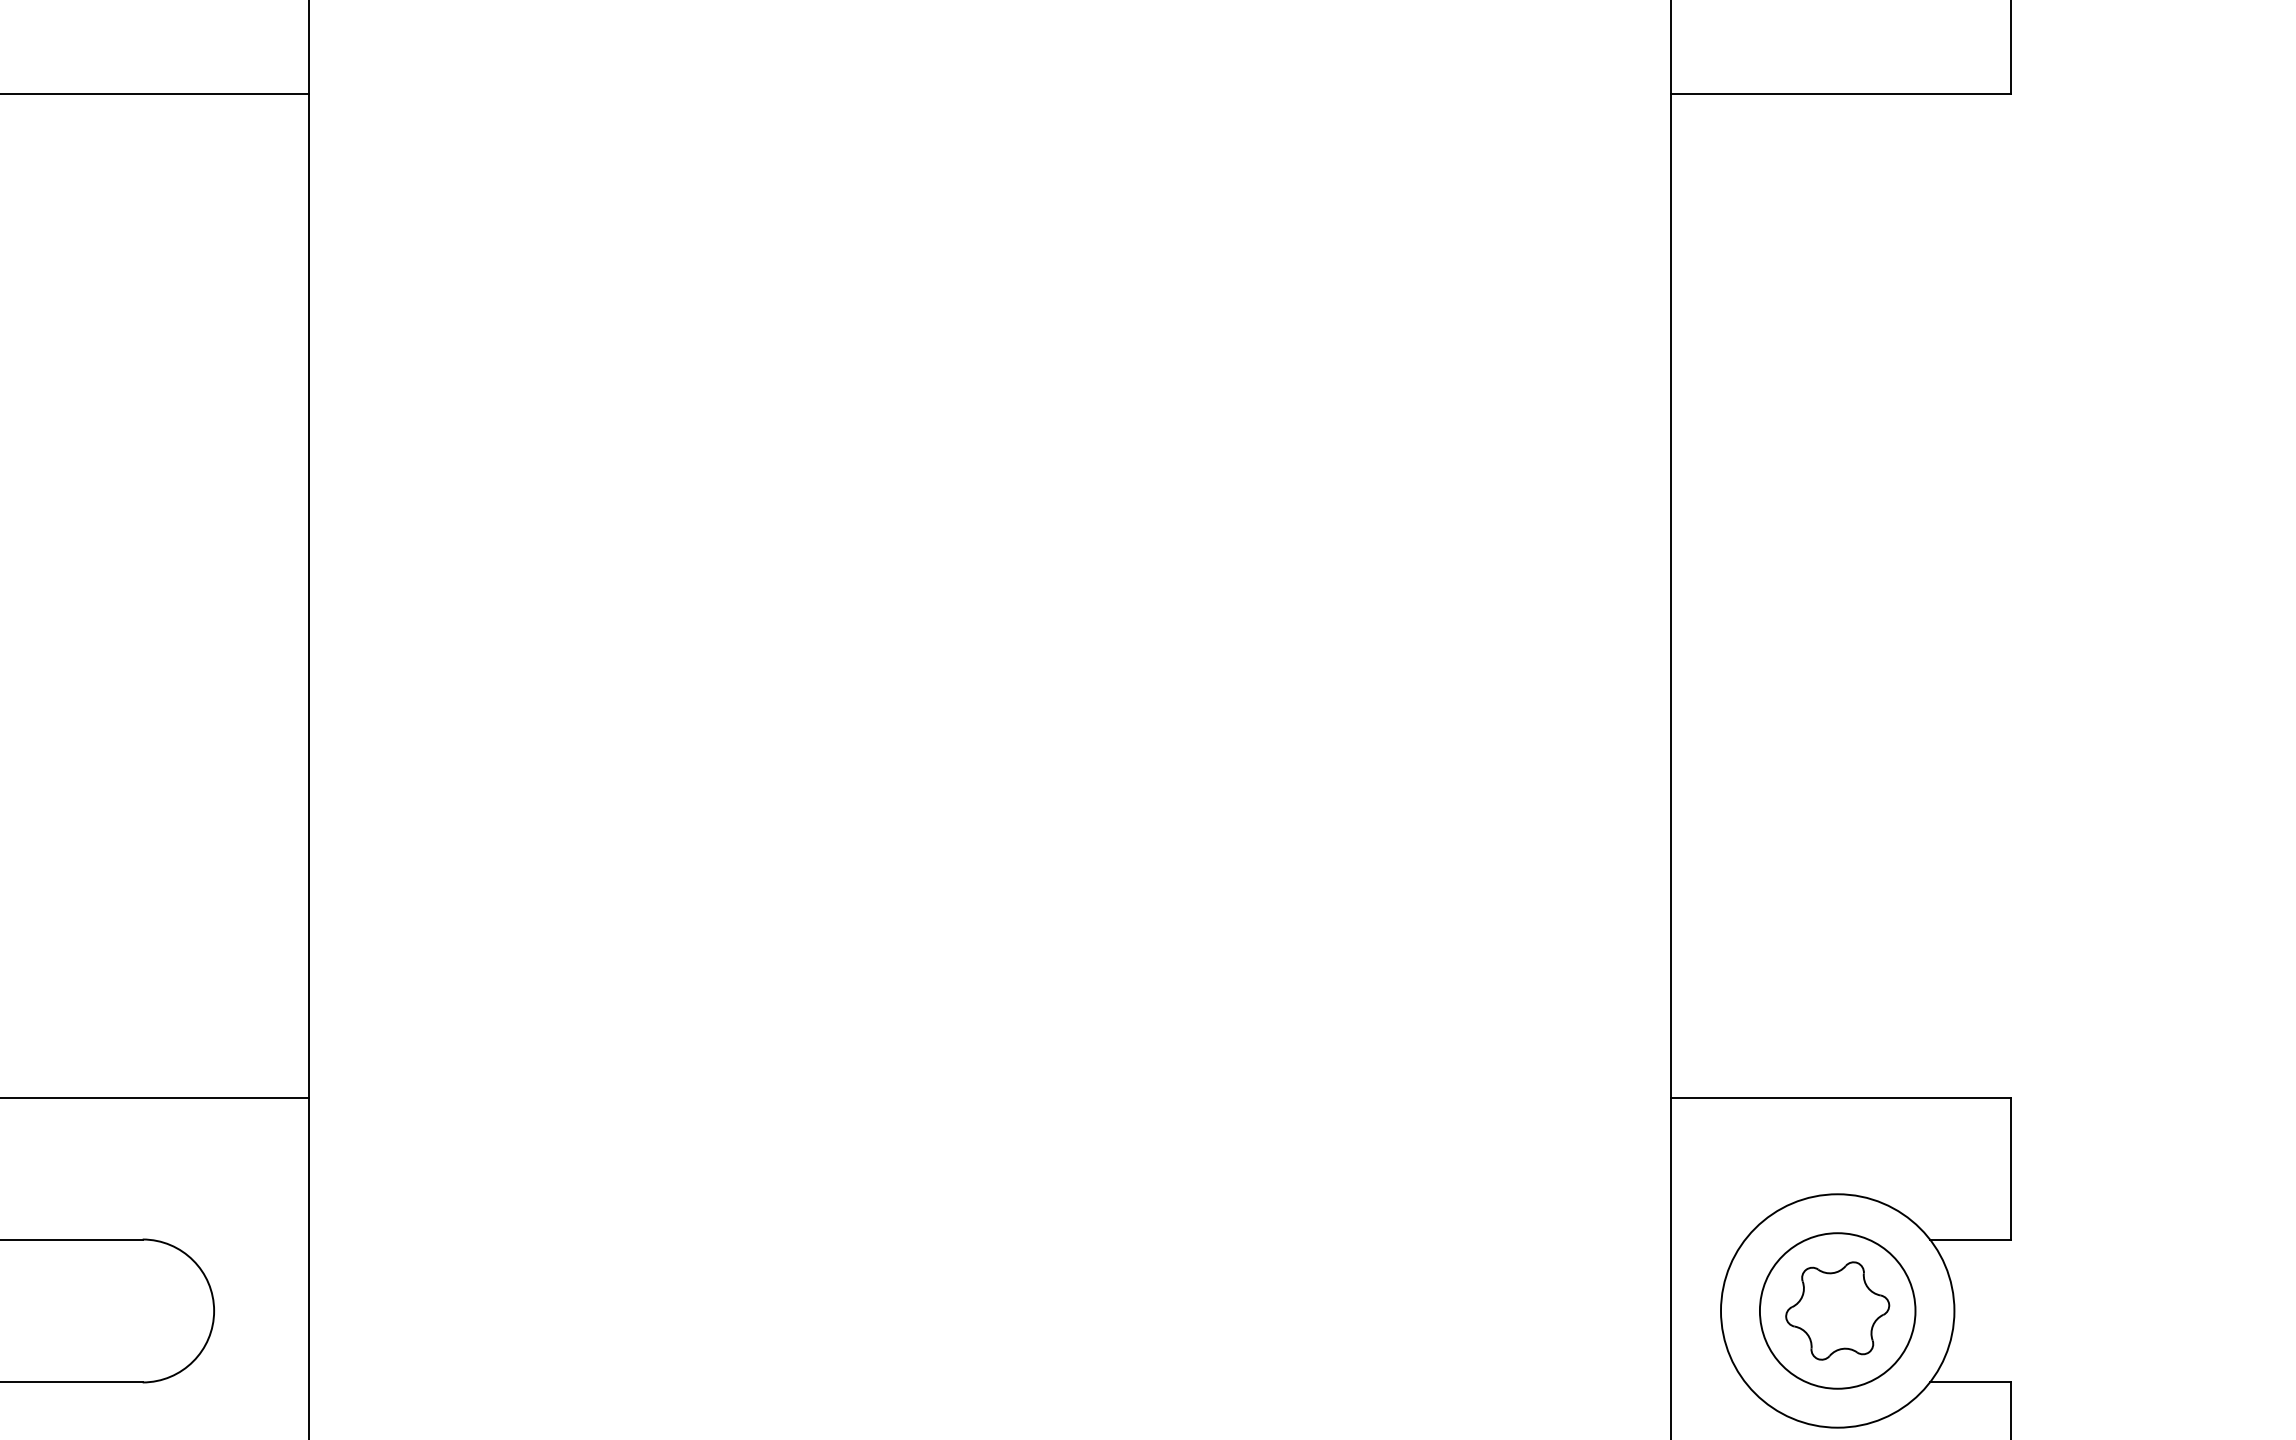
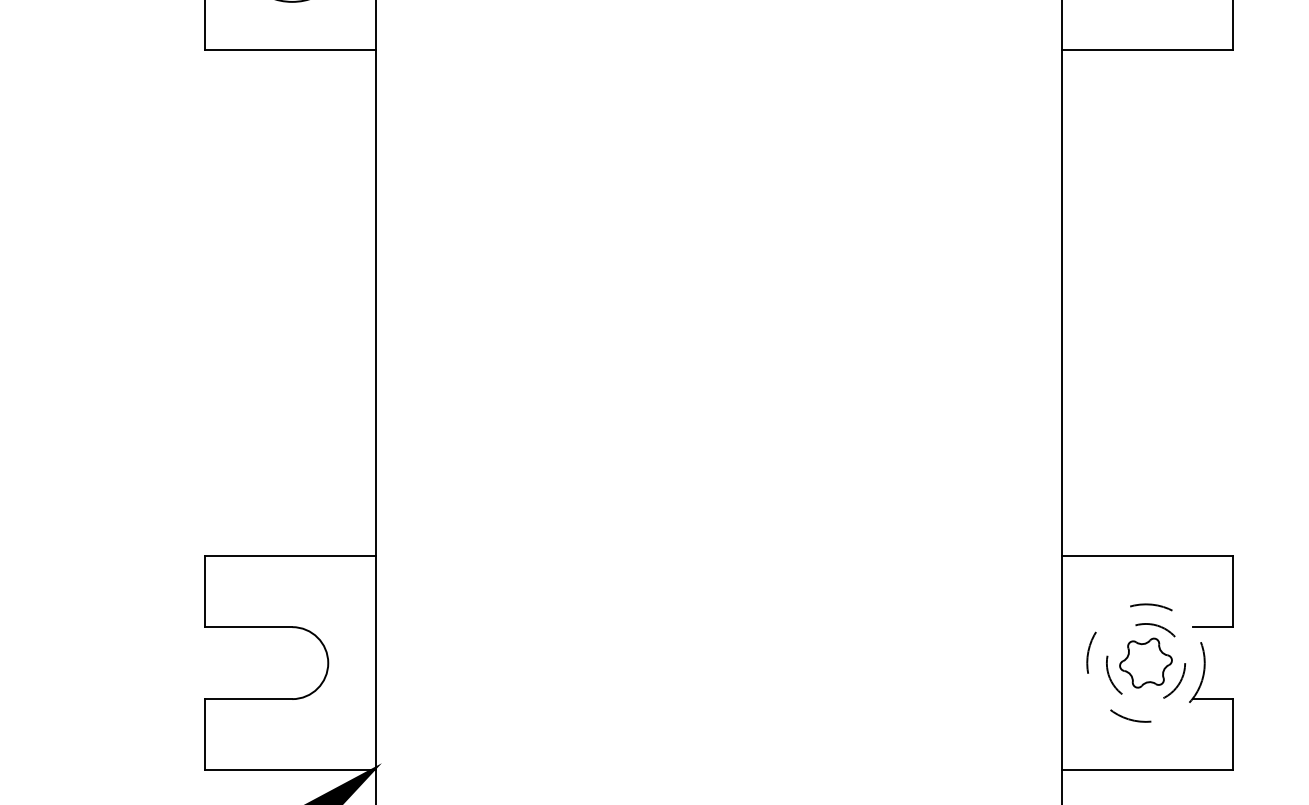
circle: (1836, 1309) -> (1145, 662), solid -> dashed
circle: (1836, 1309) -> (1145, 662), solid -> dashed

